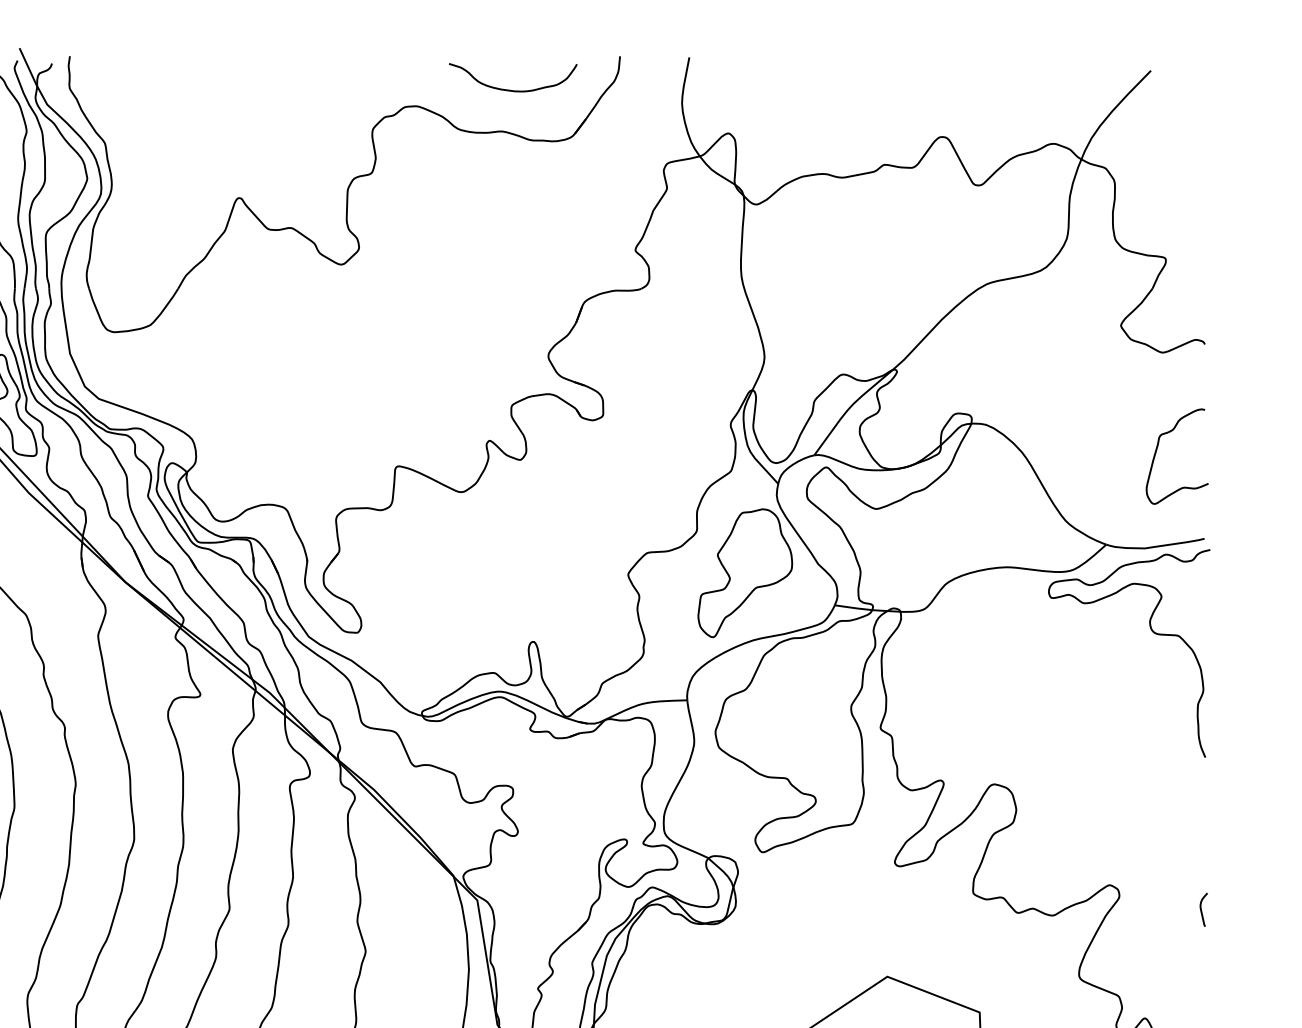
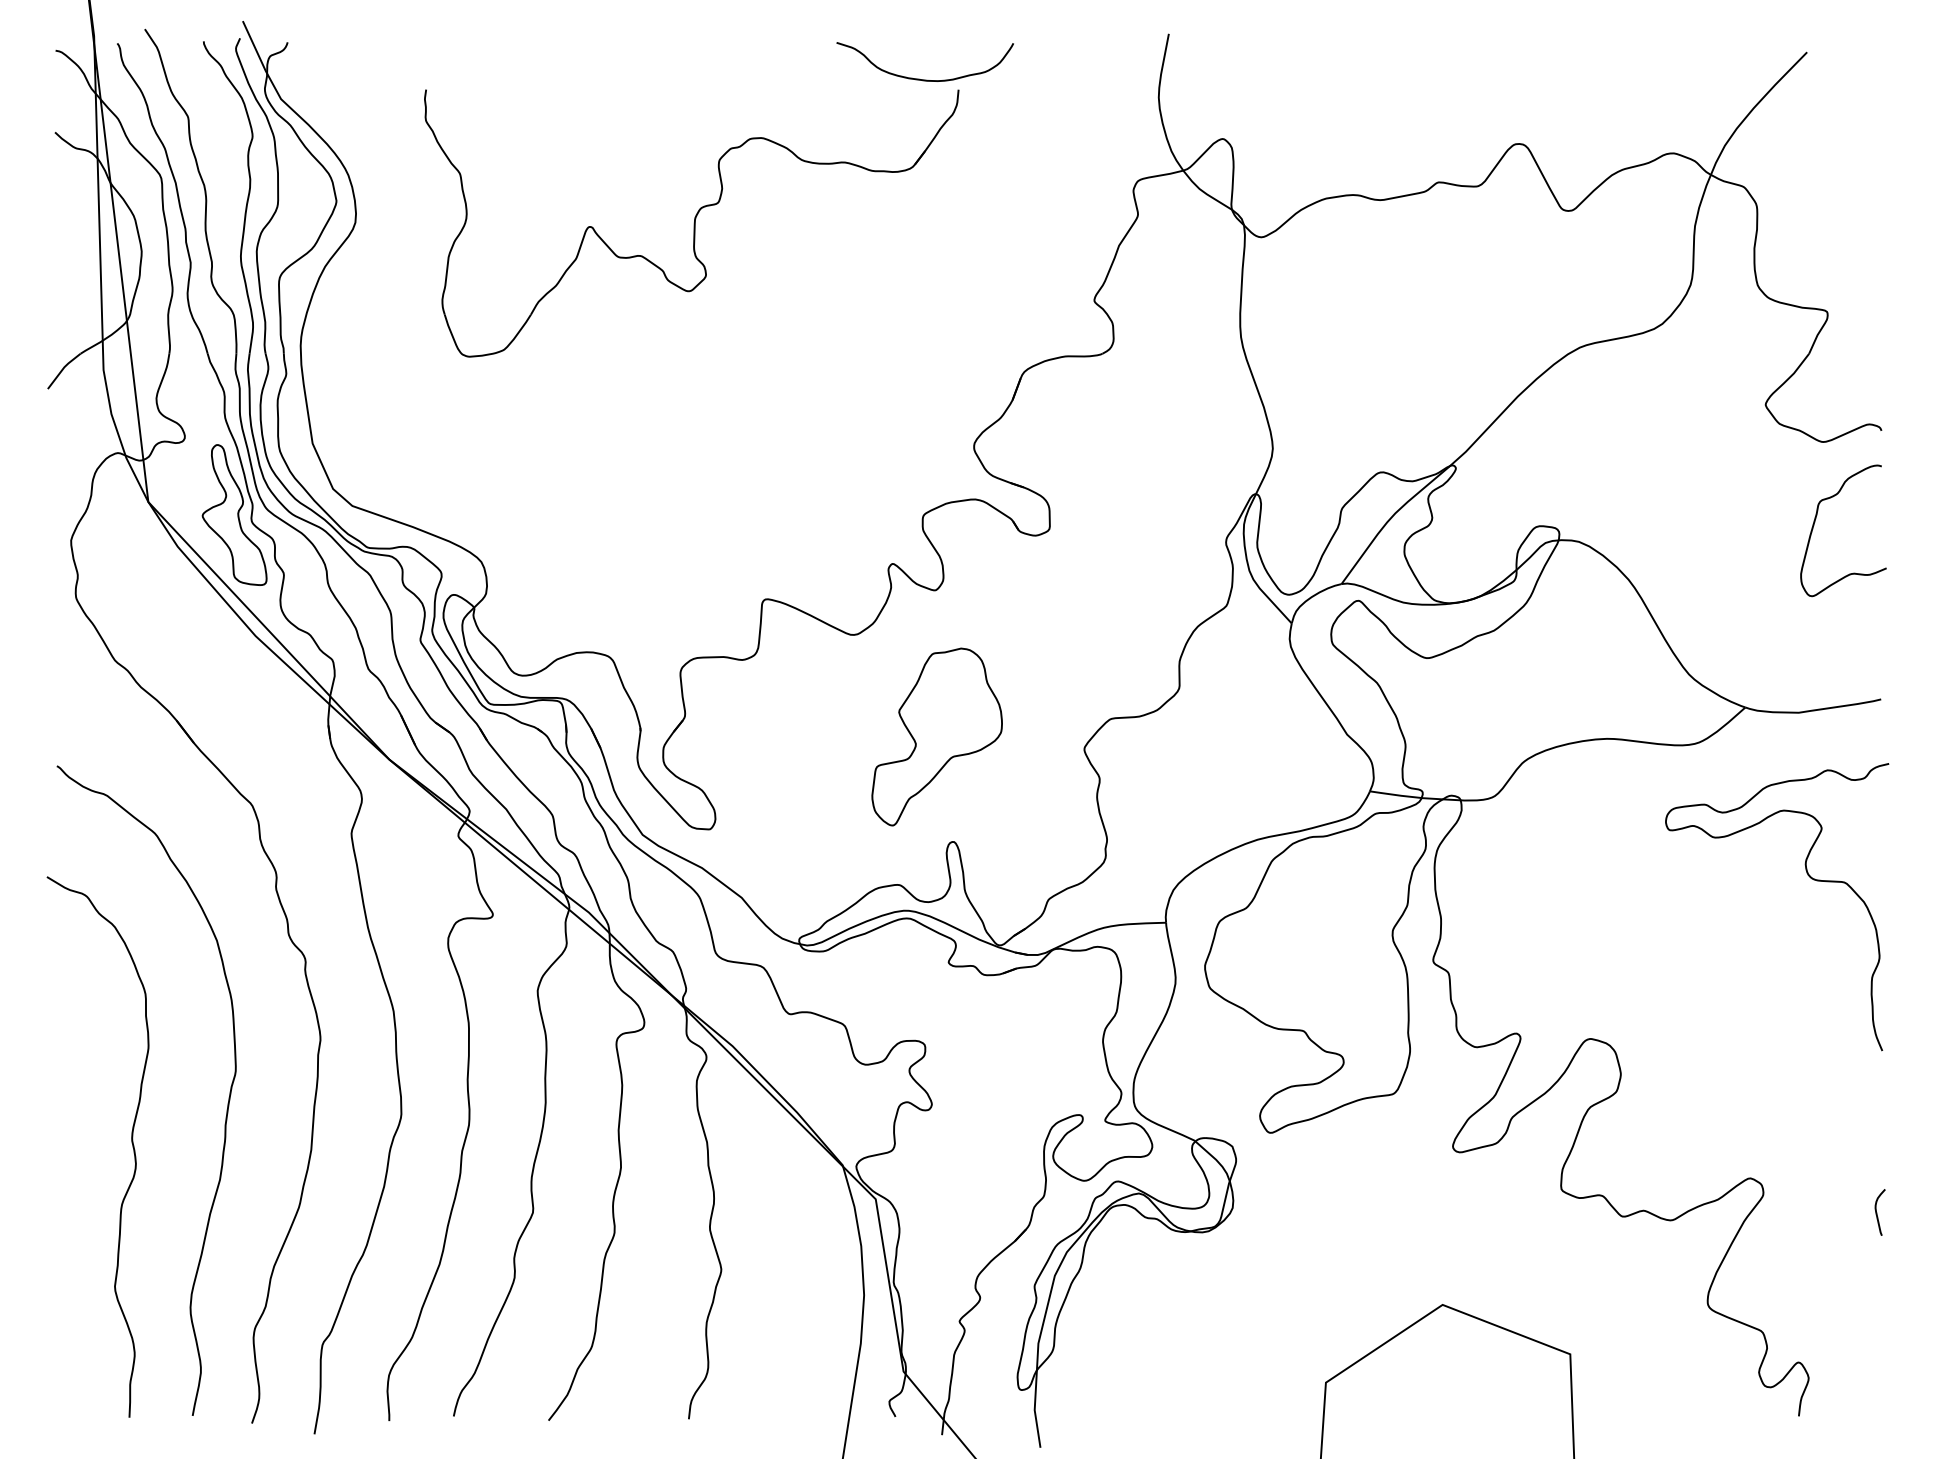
part: (344, 194) -> (691, 223), size x0.7
curve: (1157, 450) -> (1815, 522), moved
part: (744, 572) -> (936, 736), moved
curve: (1152, 631) -> (1808, 876), moved

